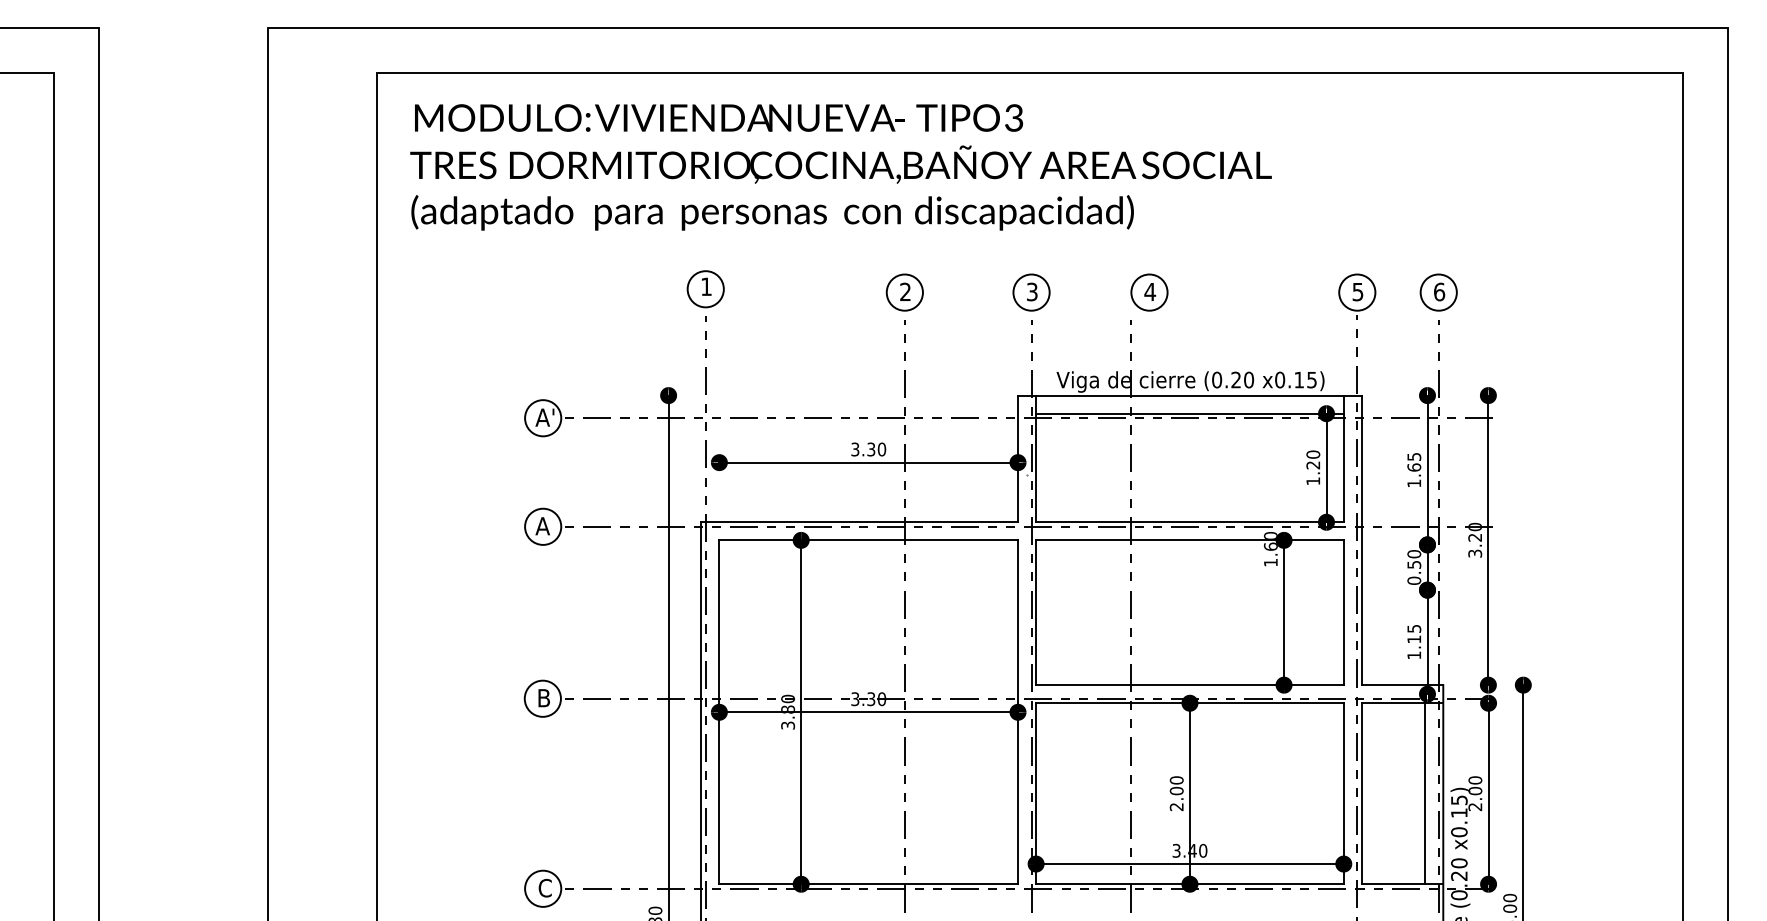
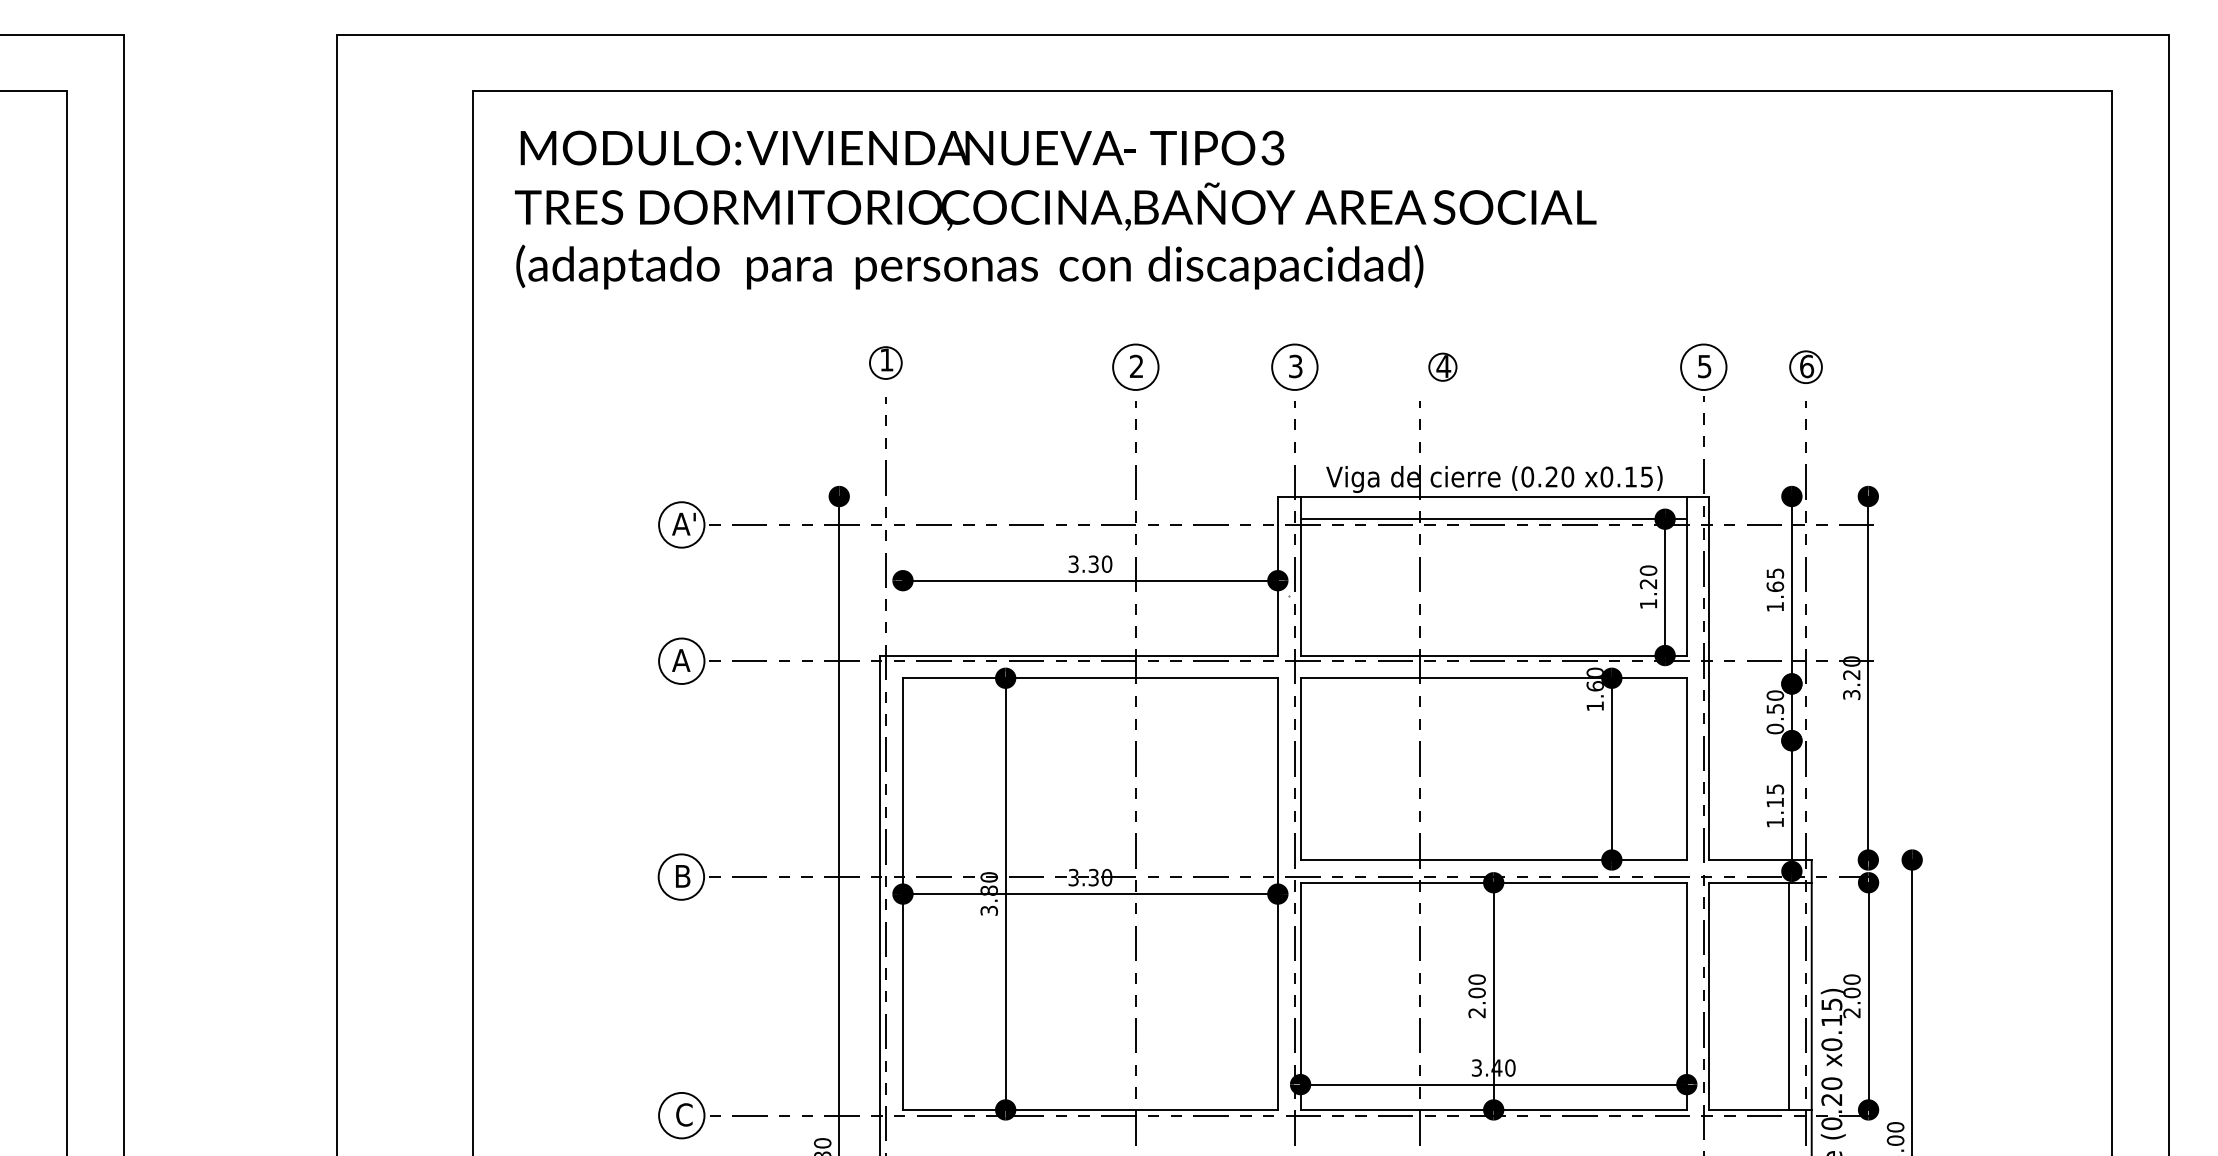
circle: (705, 288) -> (885, 362), size x0.7
circle: (1149, 292) -> (1442, 366), size x0.6
circle: (1438, 292) -> (1805, 366), size x0.7

